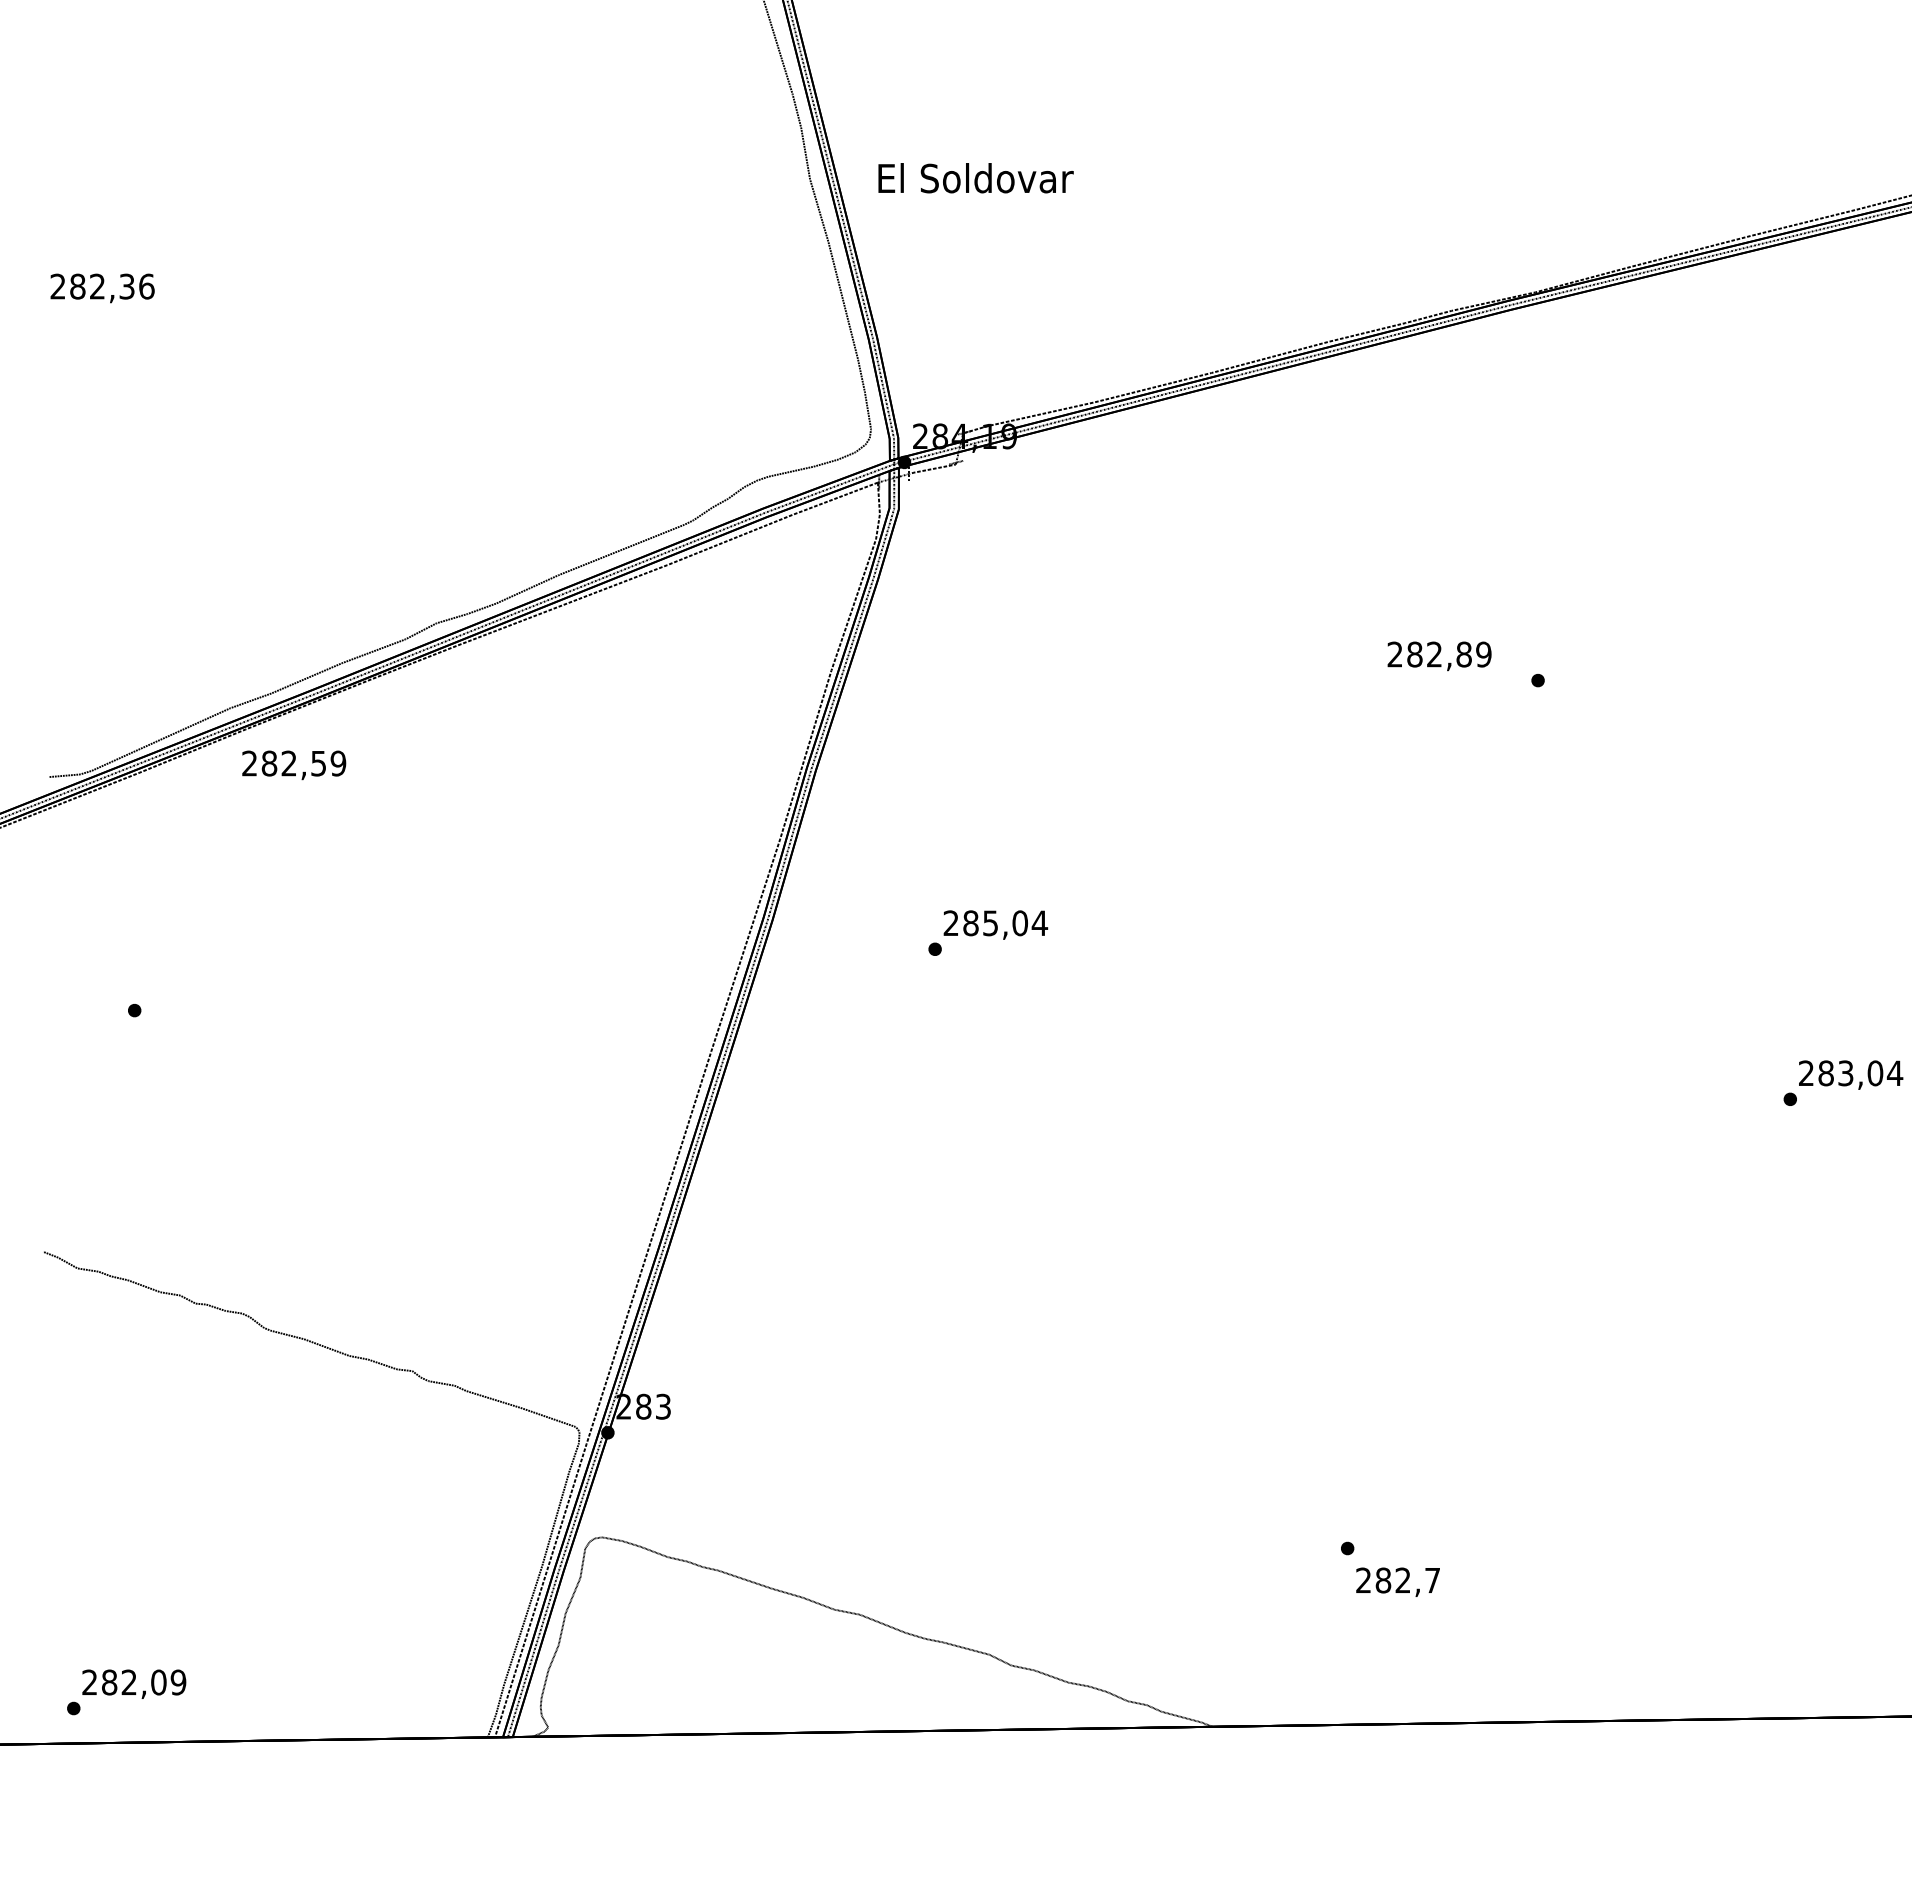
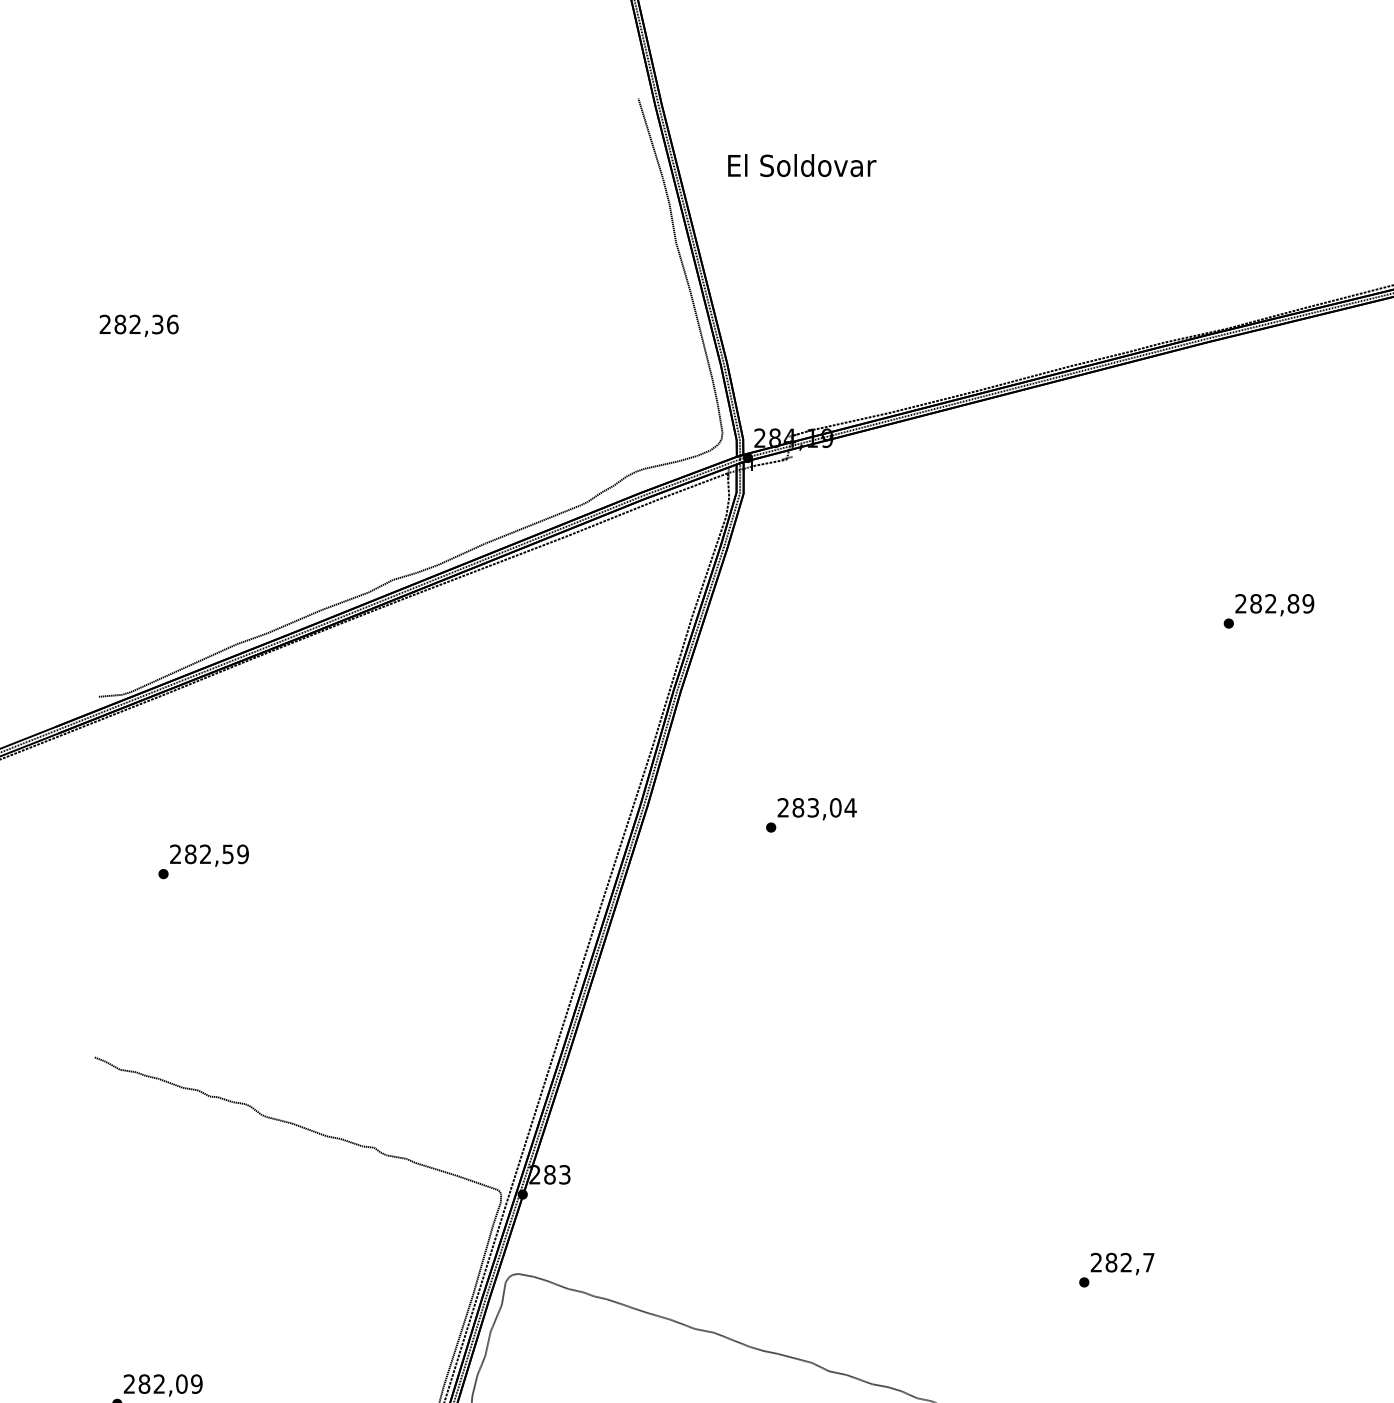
text: (975, 178) -> (801, 165), moved
text: (1439, 656) -> (1274, 605), moved
text: (294, 765) -> (209, 855), moved
text: (991, 922) -> (813, 807), 285,04 -> 283,04
text: (1397, 1581) -> (1122, 1263), moved

